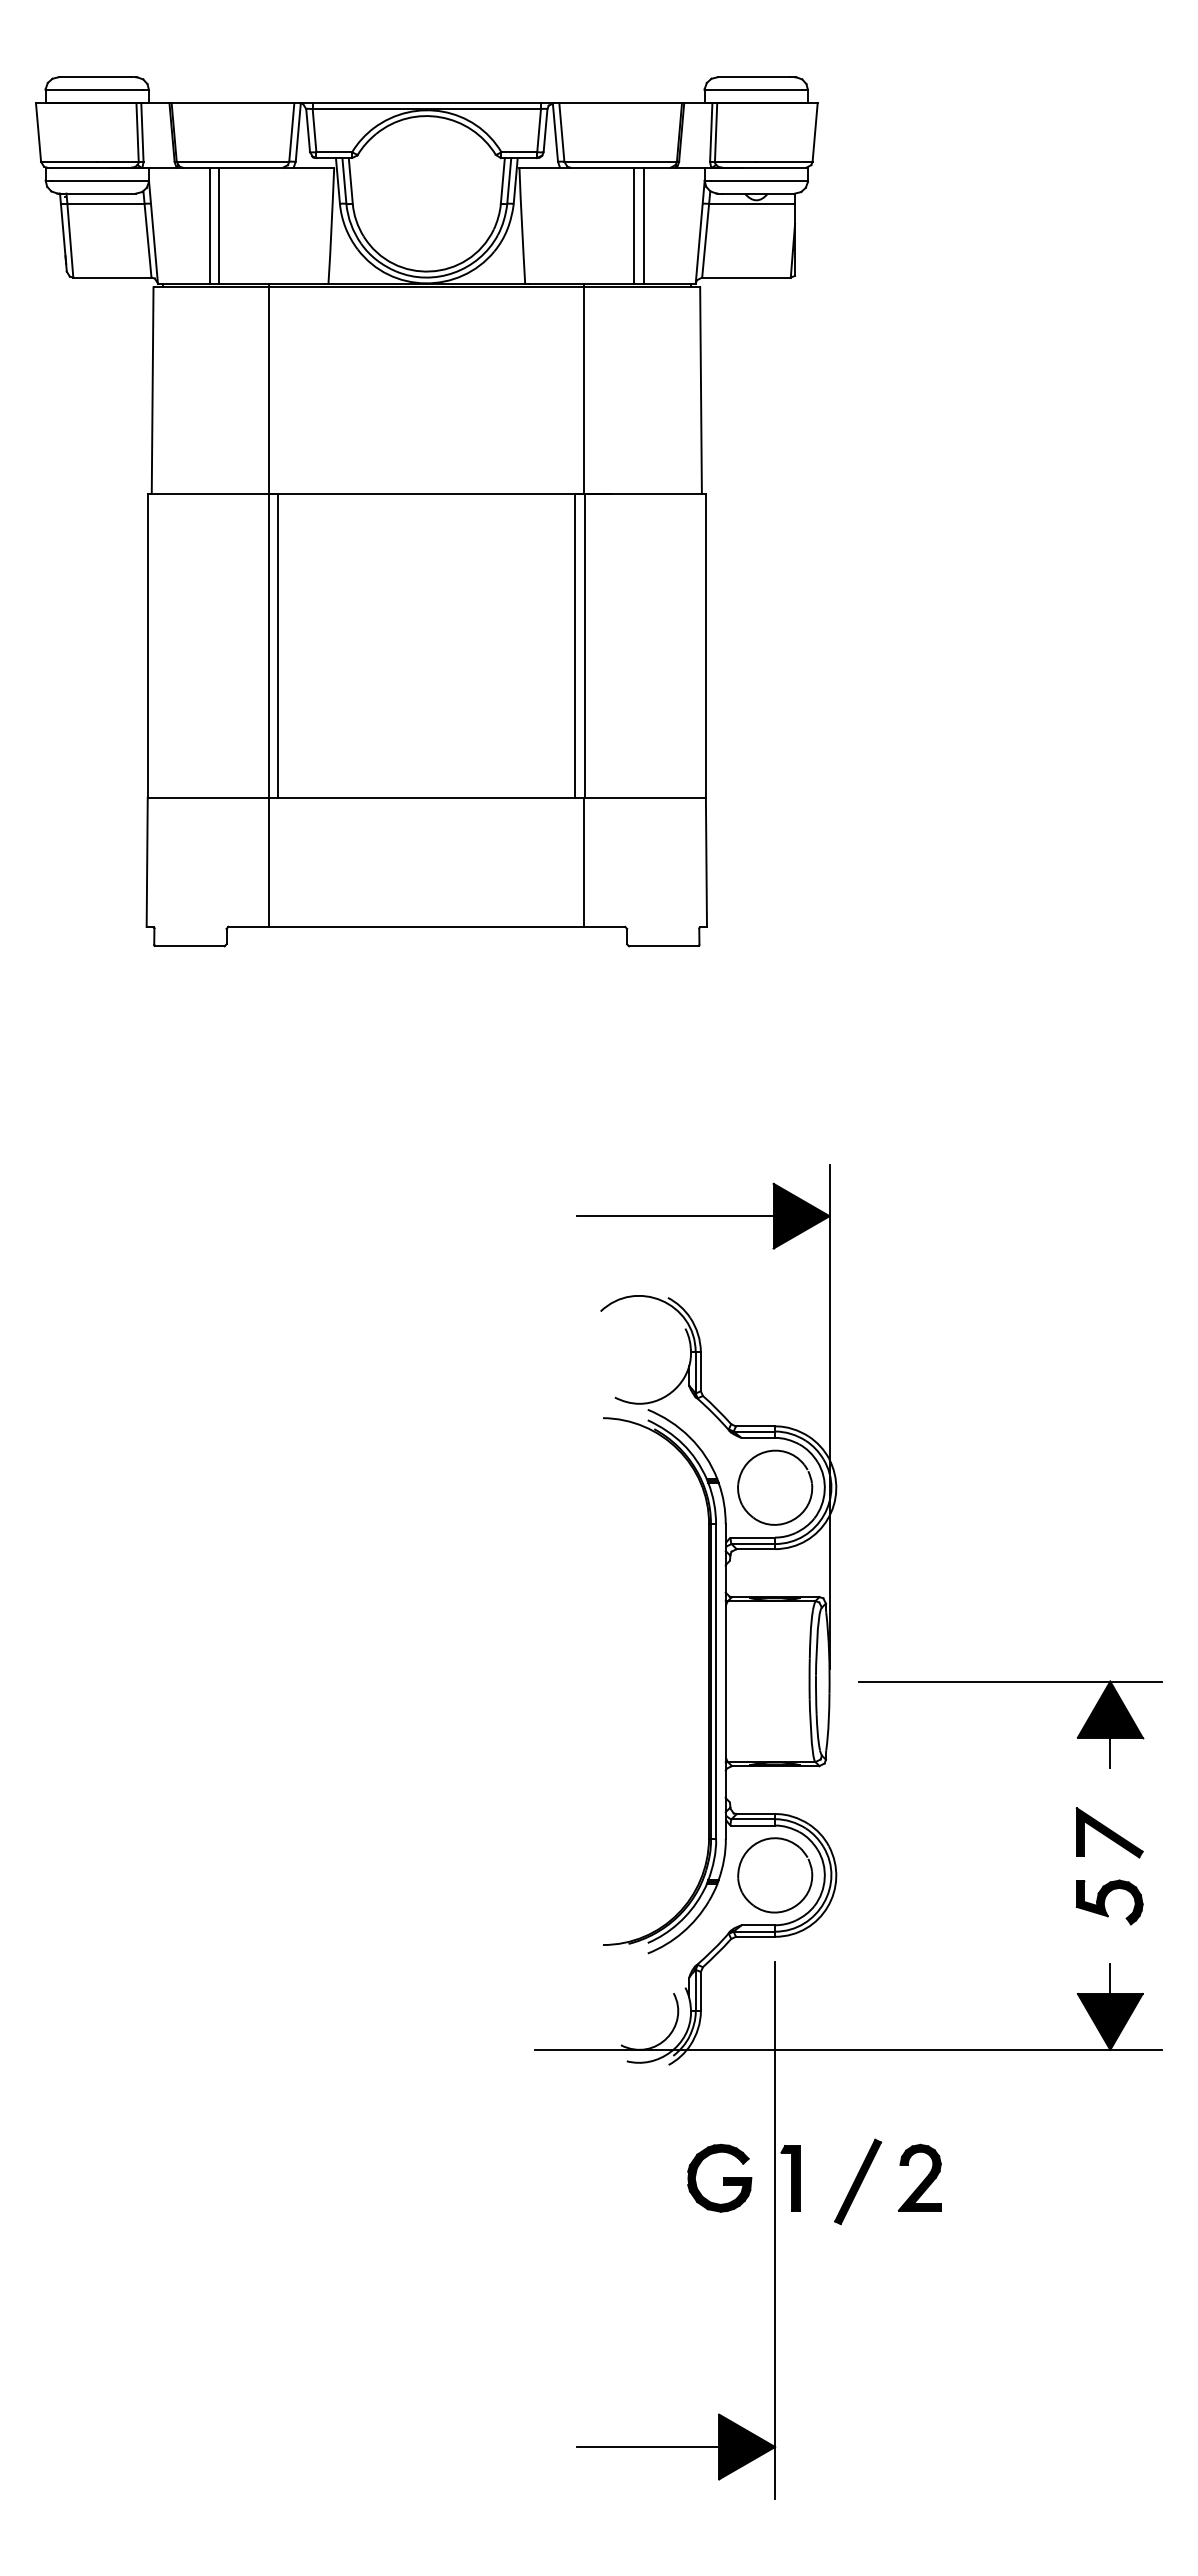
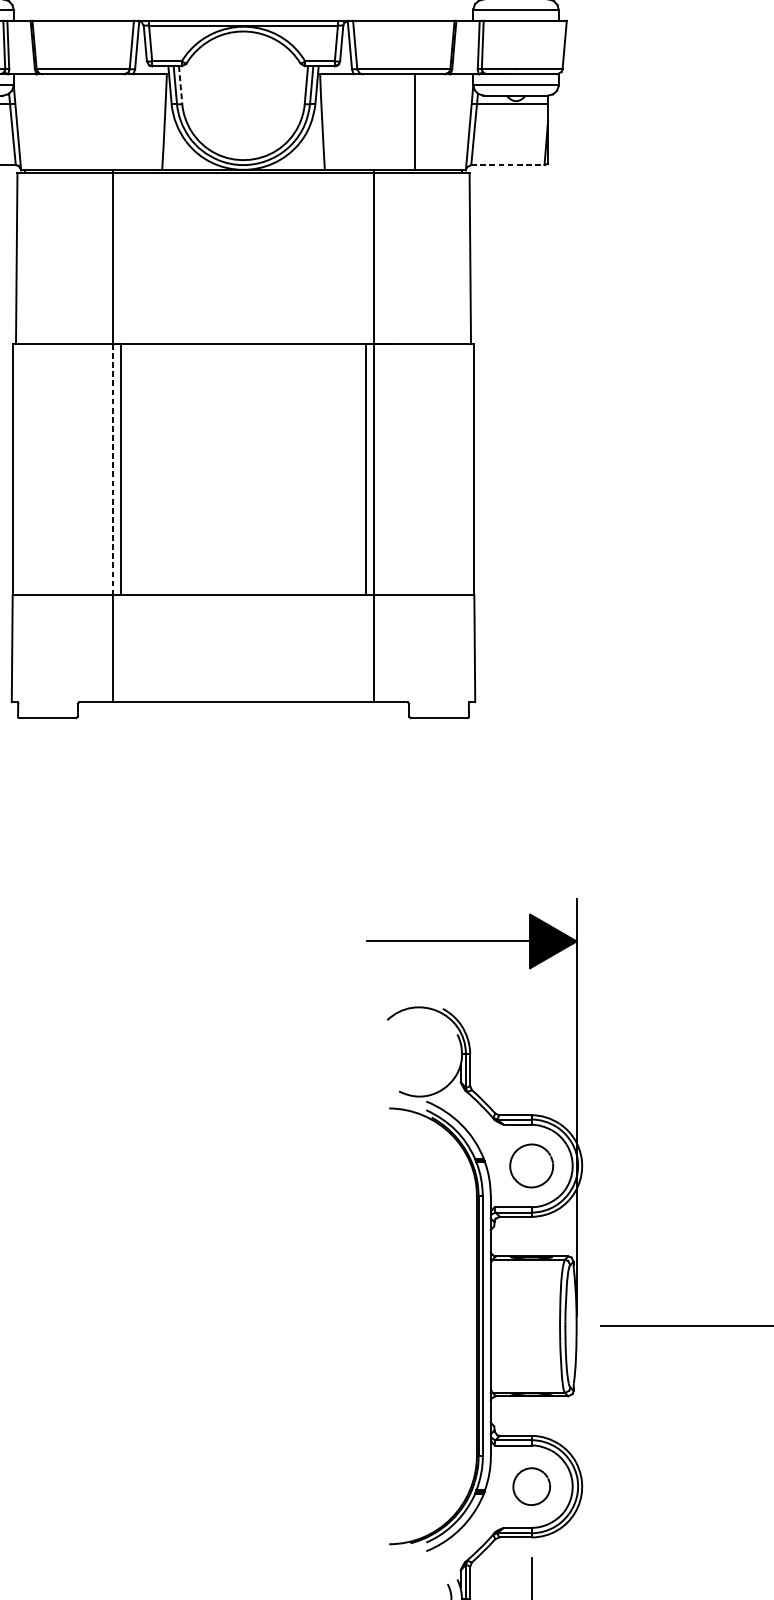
line: (350, 181) -> (180, 85), solid -> dashed
line: (209, 225) -> (63, 122), removed
line: (219, 225) -> (72, 122), removed
line: (644, 225) -> (423, 122), removed
line: (746, 277) -> (507, 165), solid -> dashed
line: (268, 645) -> (112, 469), solid -> dashed
part: (775, 1487) -> (531, 1165), size x0.7
part: (775, 1875) -> (531, 1486), size x0.6

